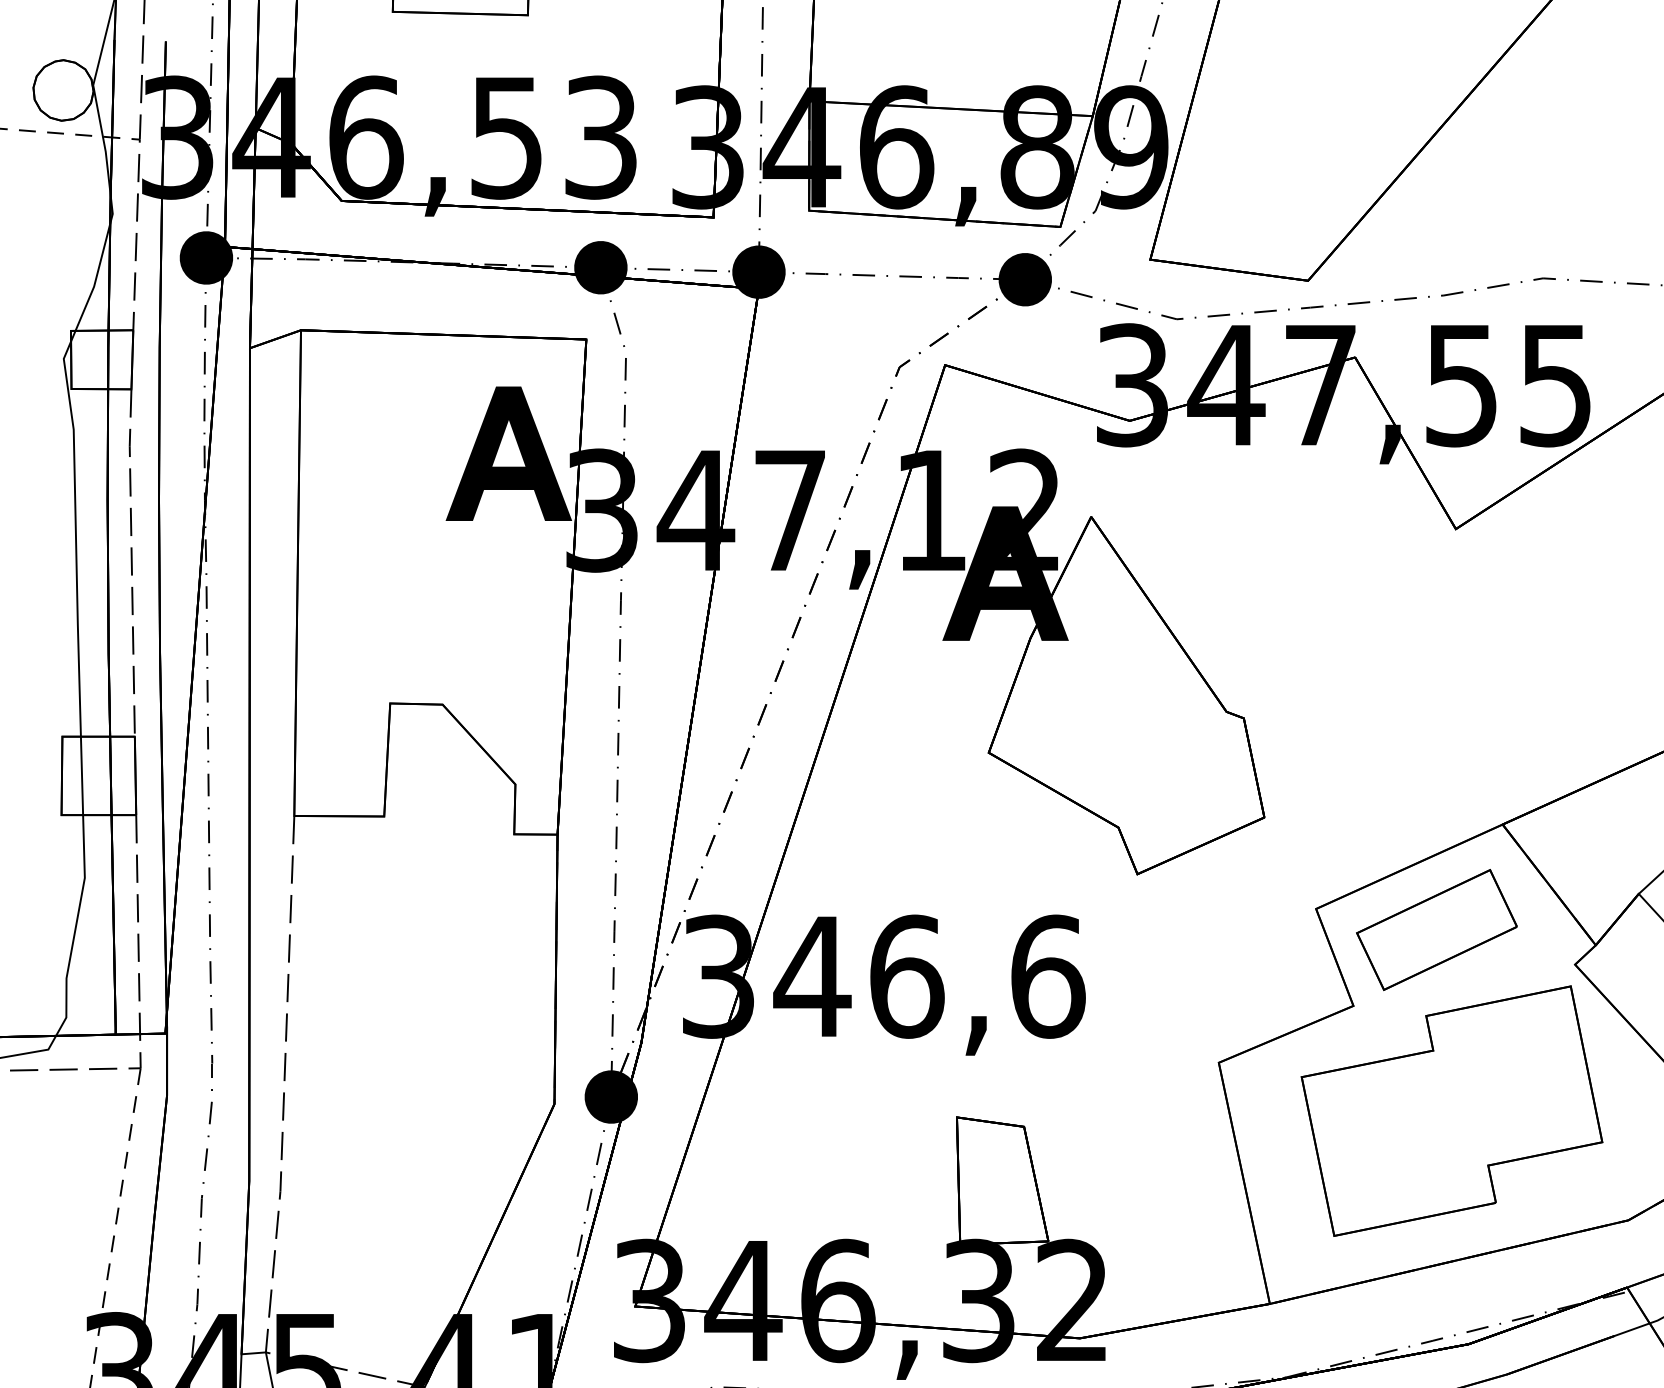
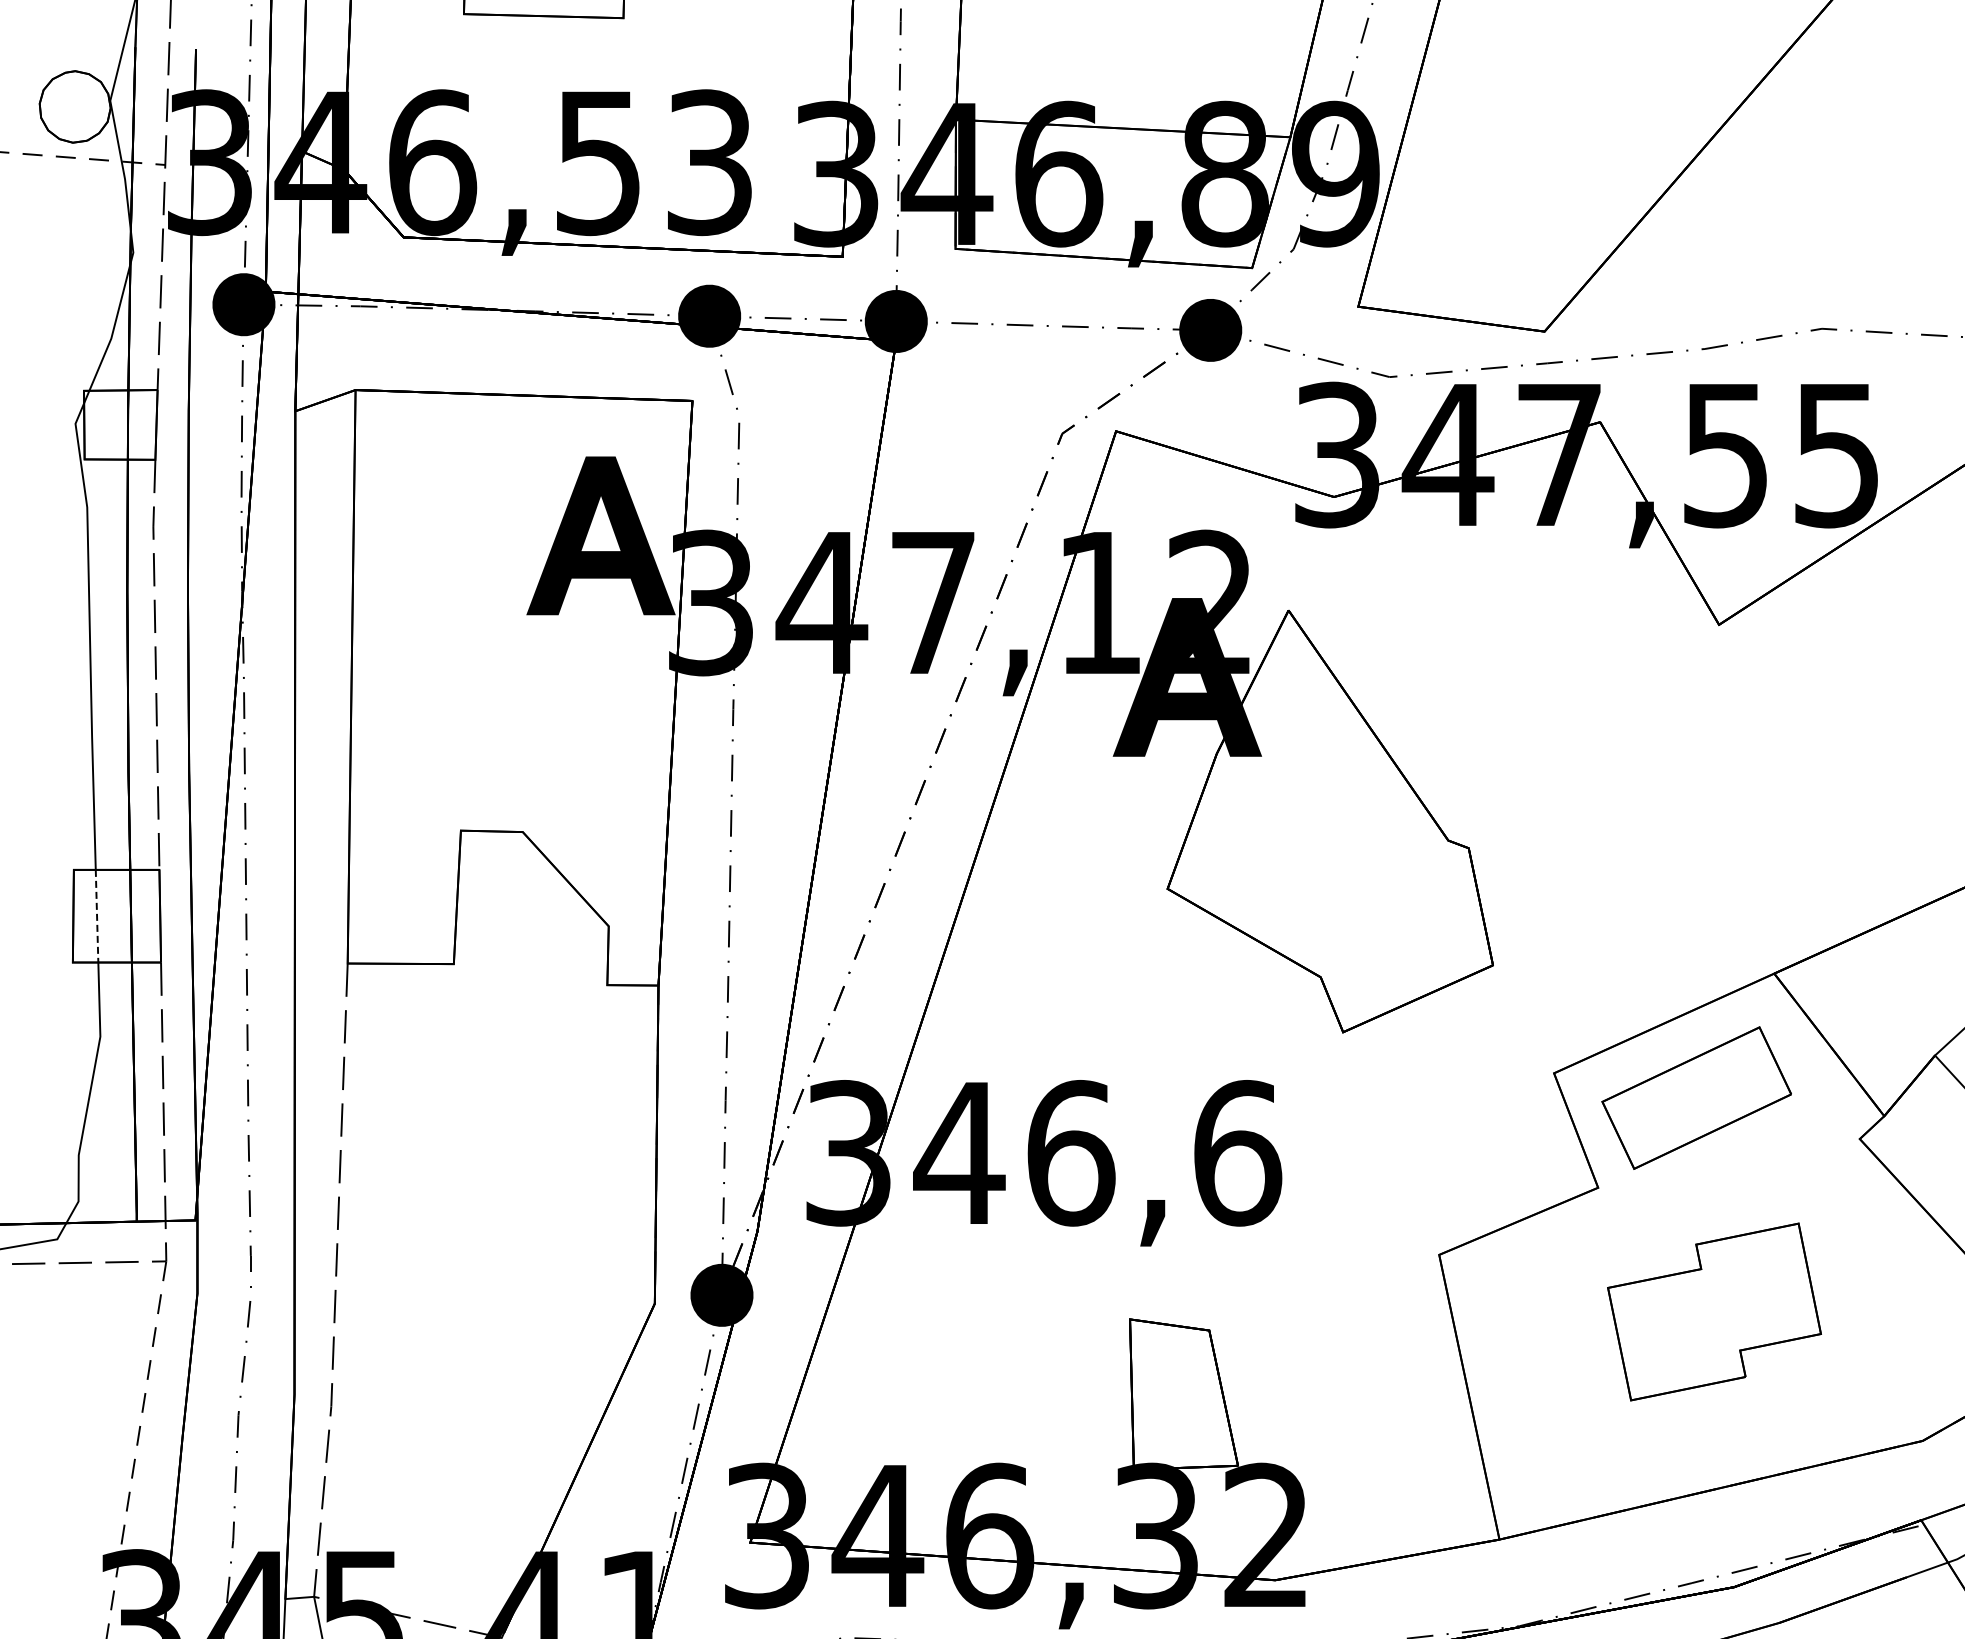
line: (82, 776) -> (97, 916), solid -> dashed
part: (1452, 1110) -> (1714, 1311), size x0.6

